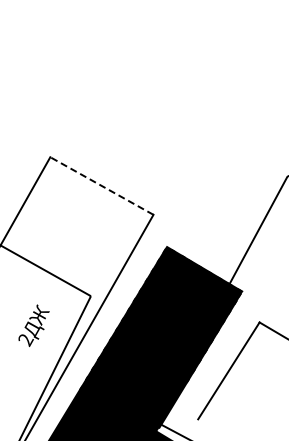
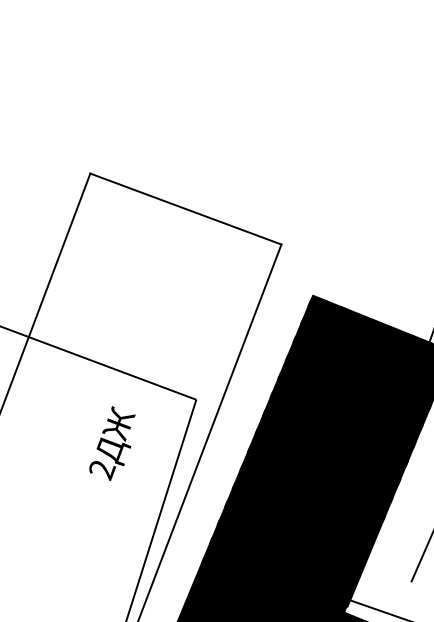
line: (101, 185) -> (185, 208), dashed -> solid
text: (33, 325) -> (111, 443), moved

